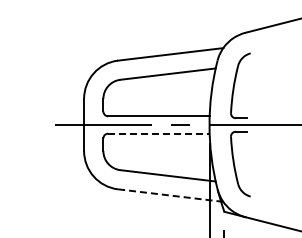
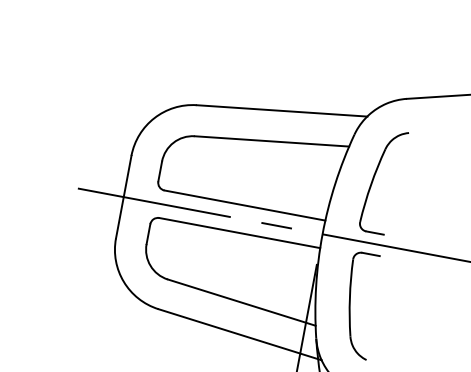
line: (158, 133) -> (239, 232), dashed -> solid
line: (170, 195) -> (239, 334), dashed -> solid

